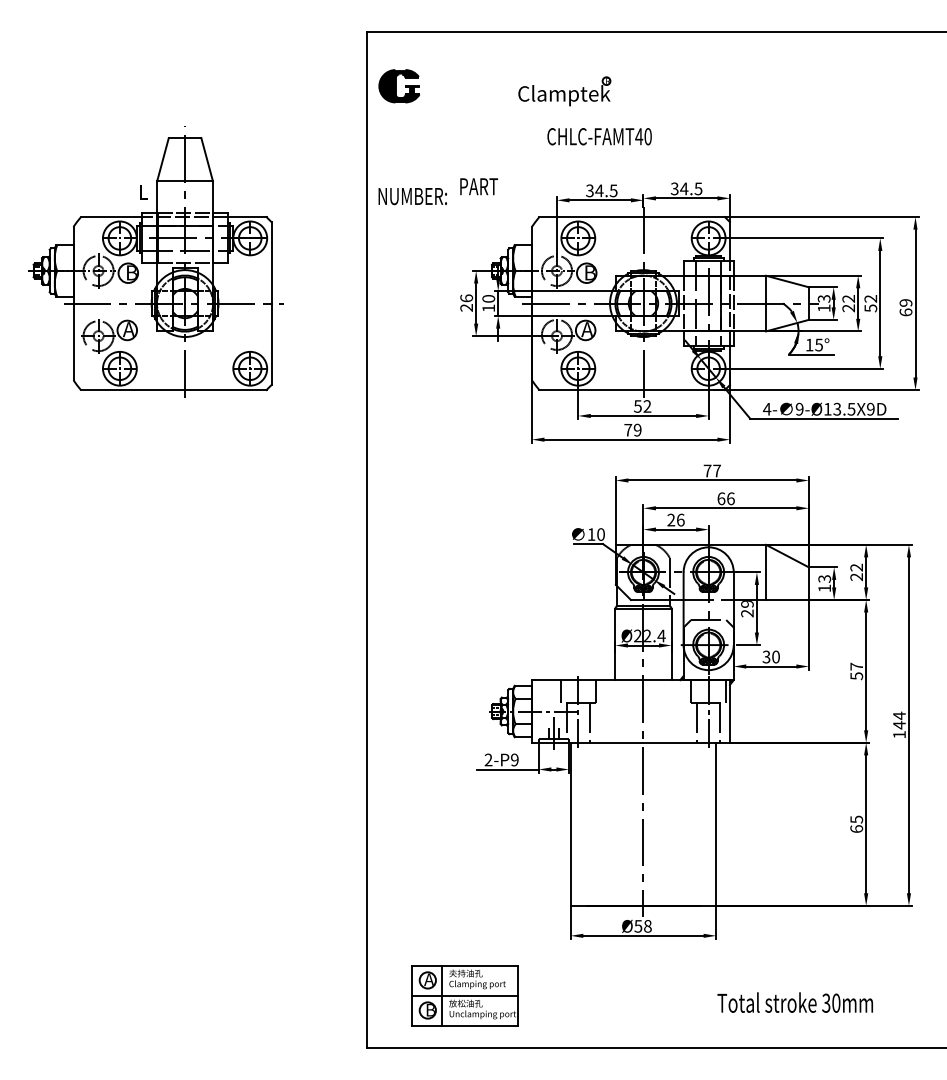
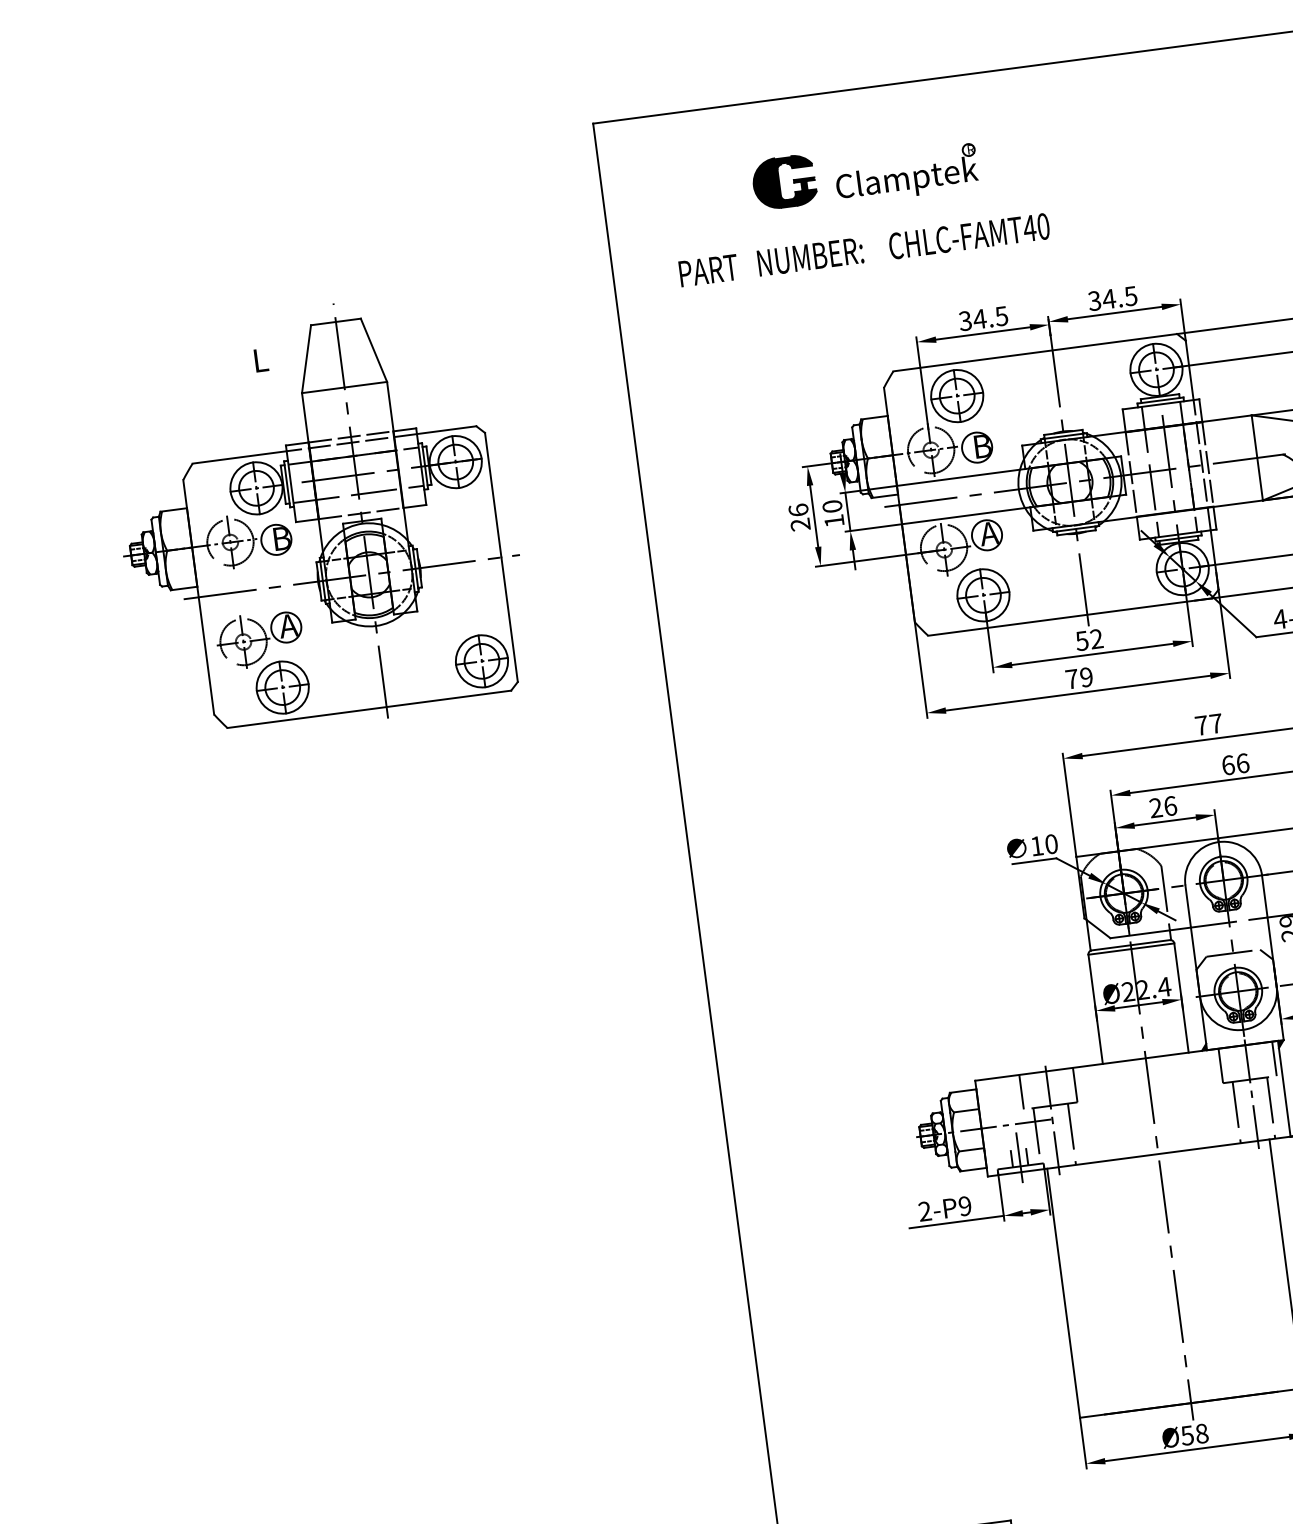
part: (398, 86) -> (783, 182), moved
text: (478, 186) -> (707, 270), moved
text: (143, 192) -> (260, 360), moved
text: (412, 196) -> (810, 256), moved

